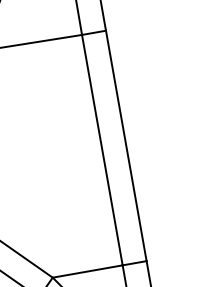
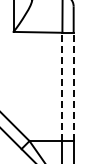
line: (125, 145) -> (73, 86), solid -> dashed
line: (102, 149) -> (62, 86), solid -> dashed

